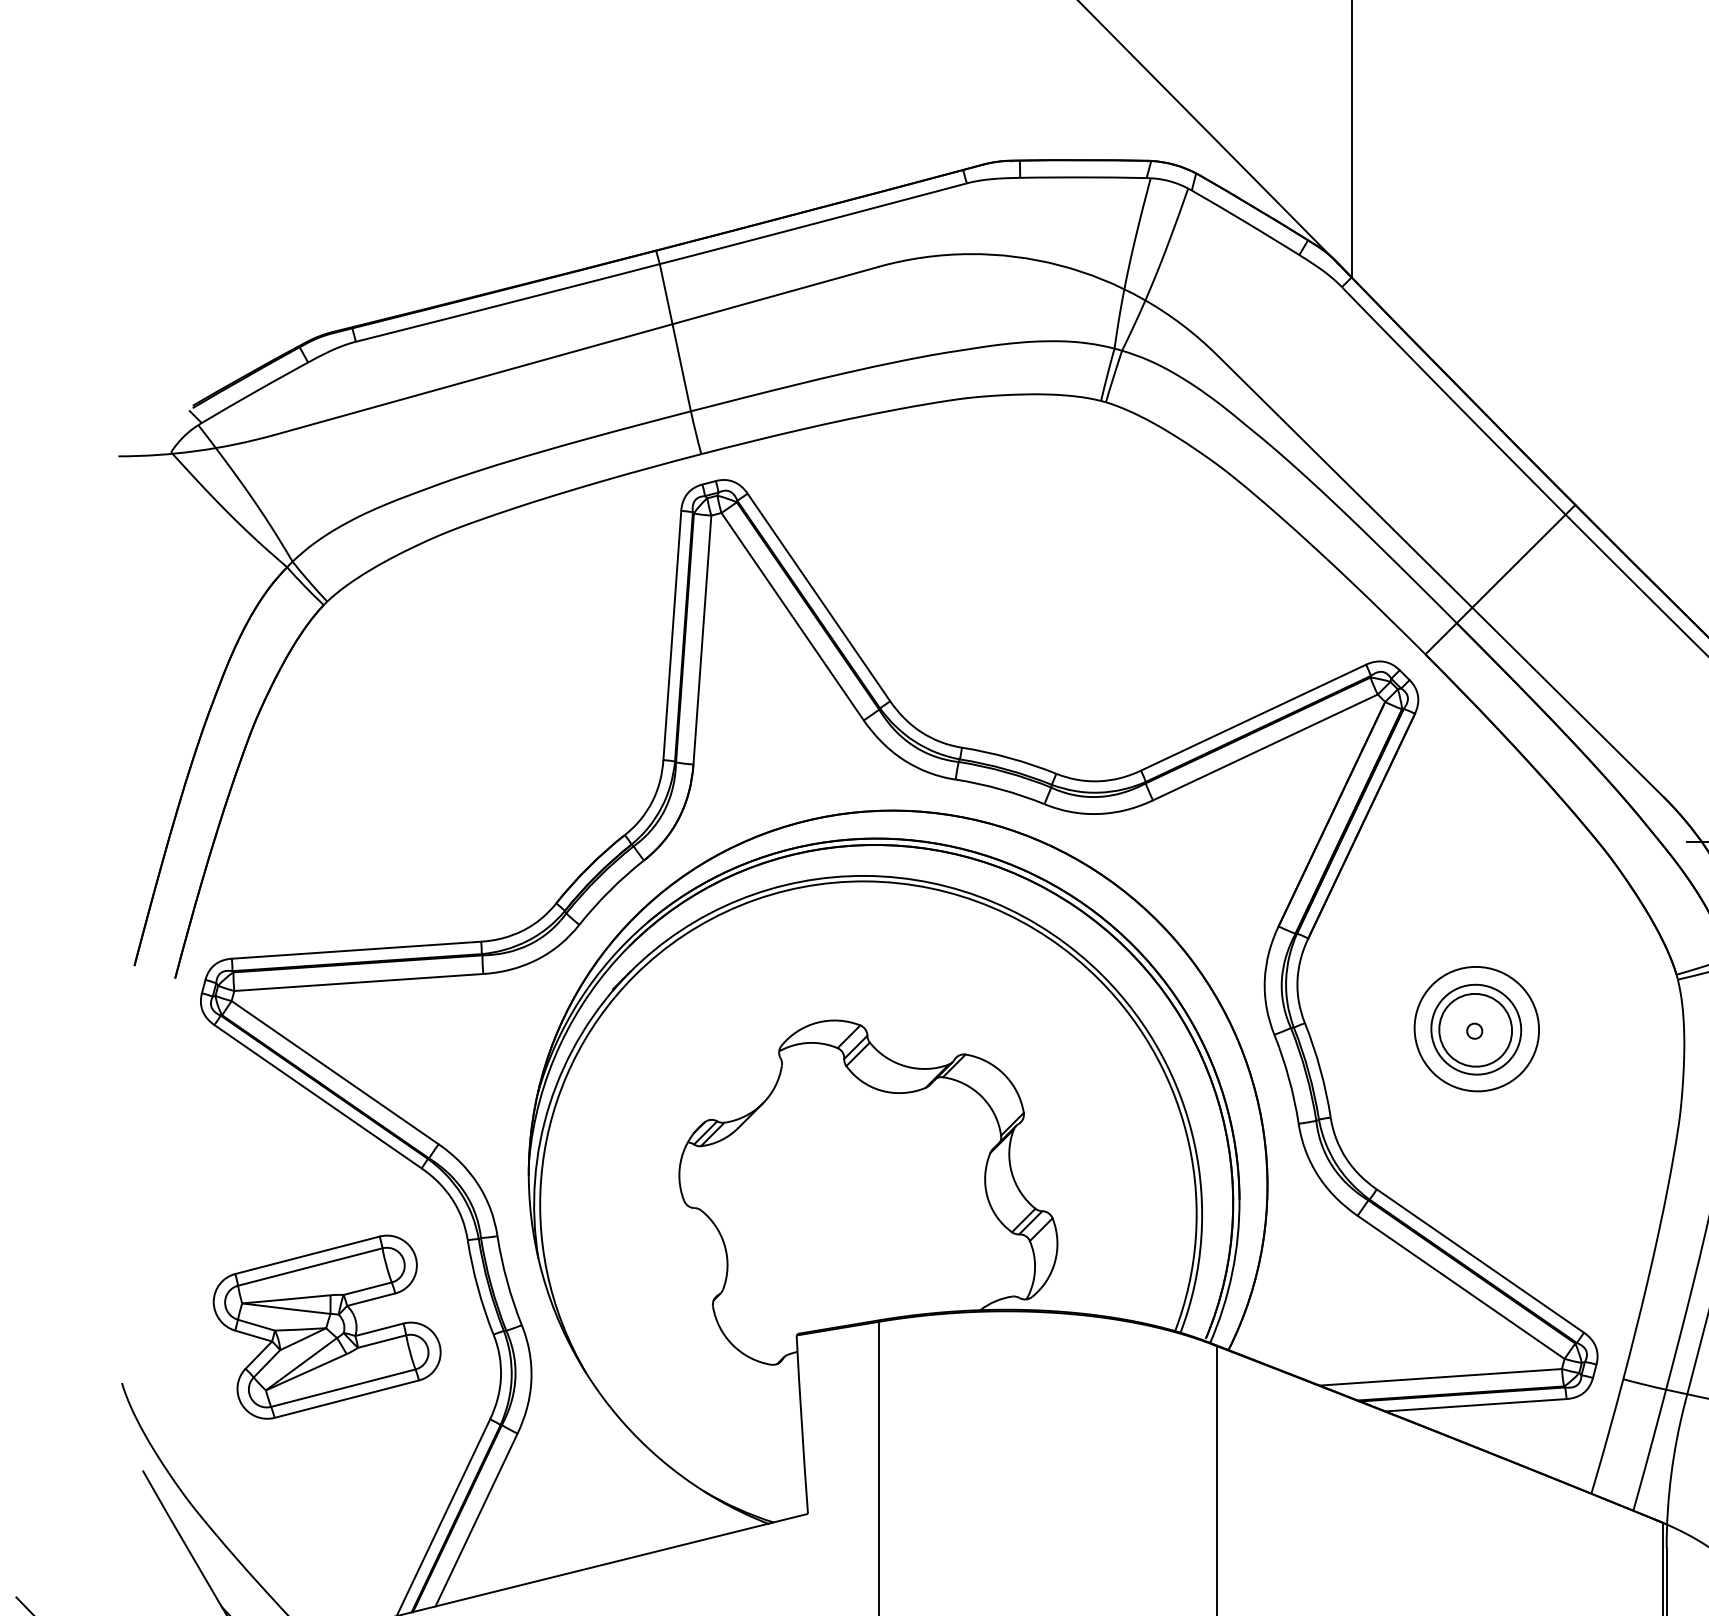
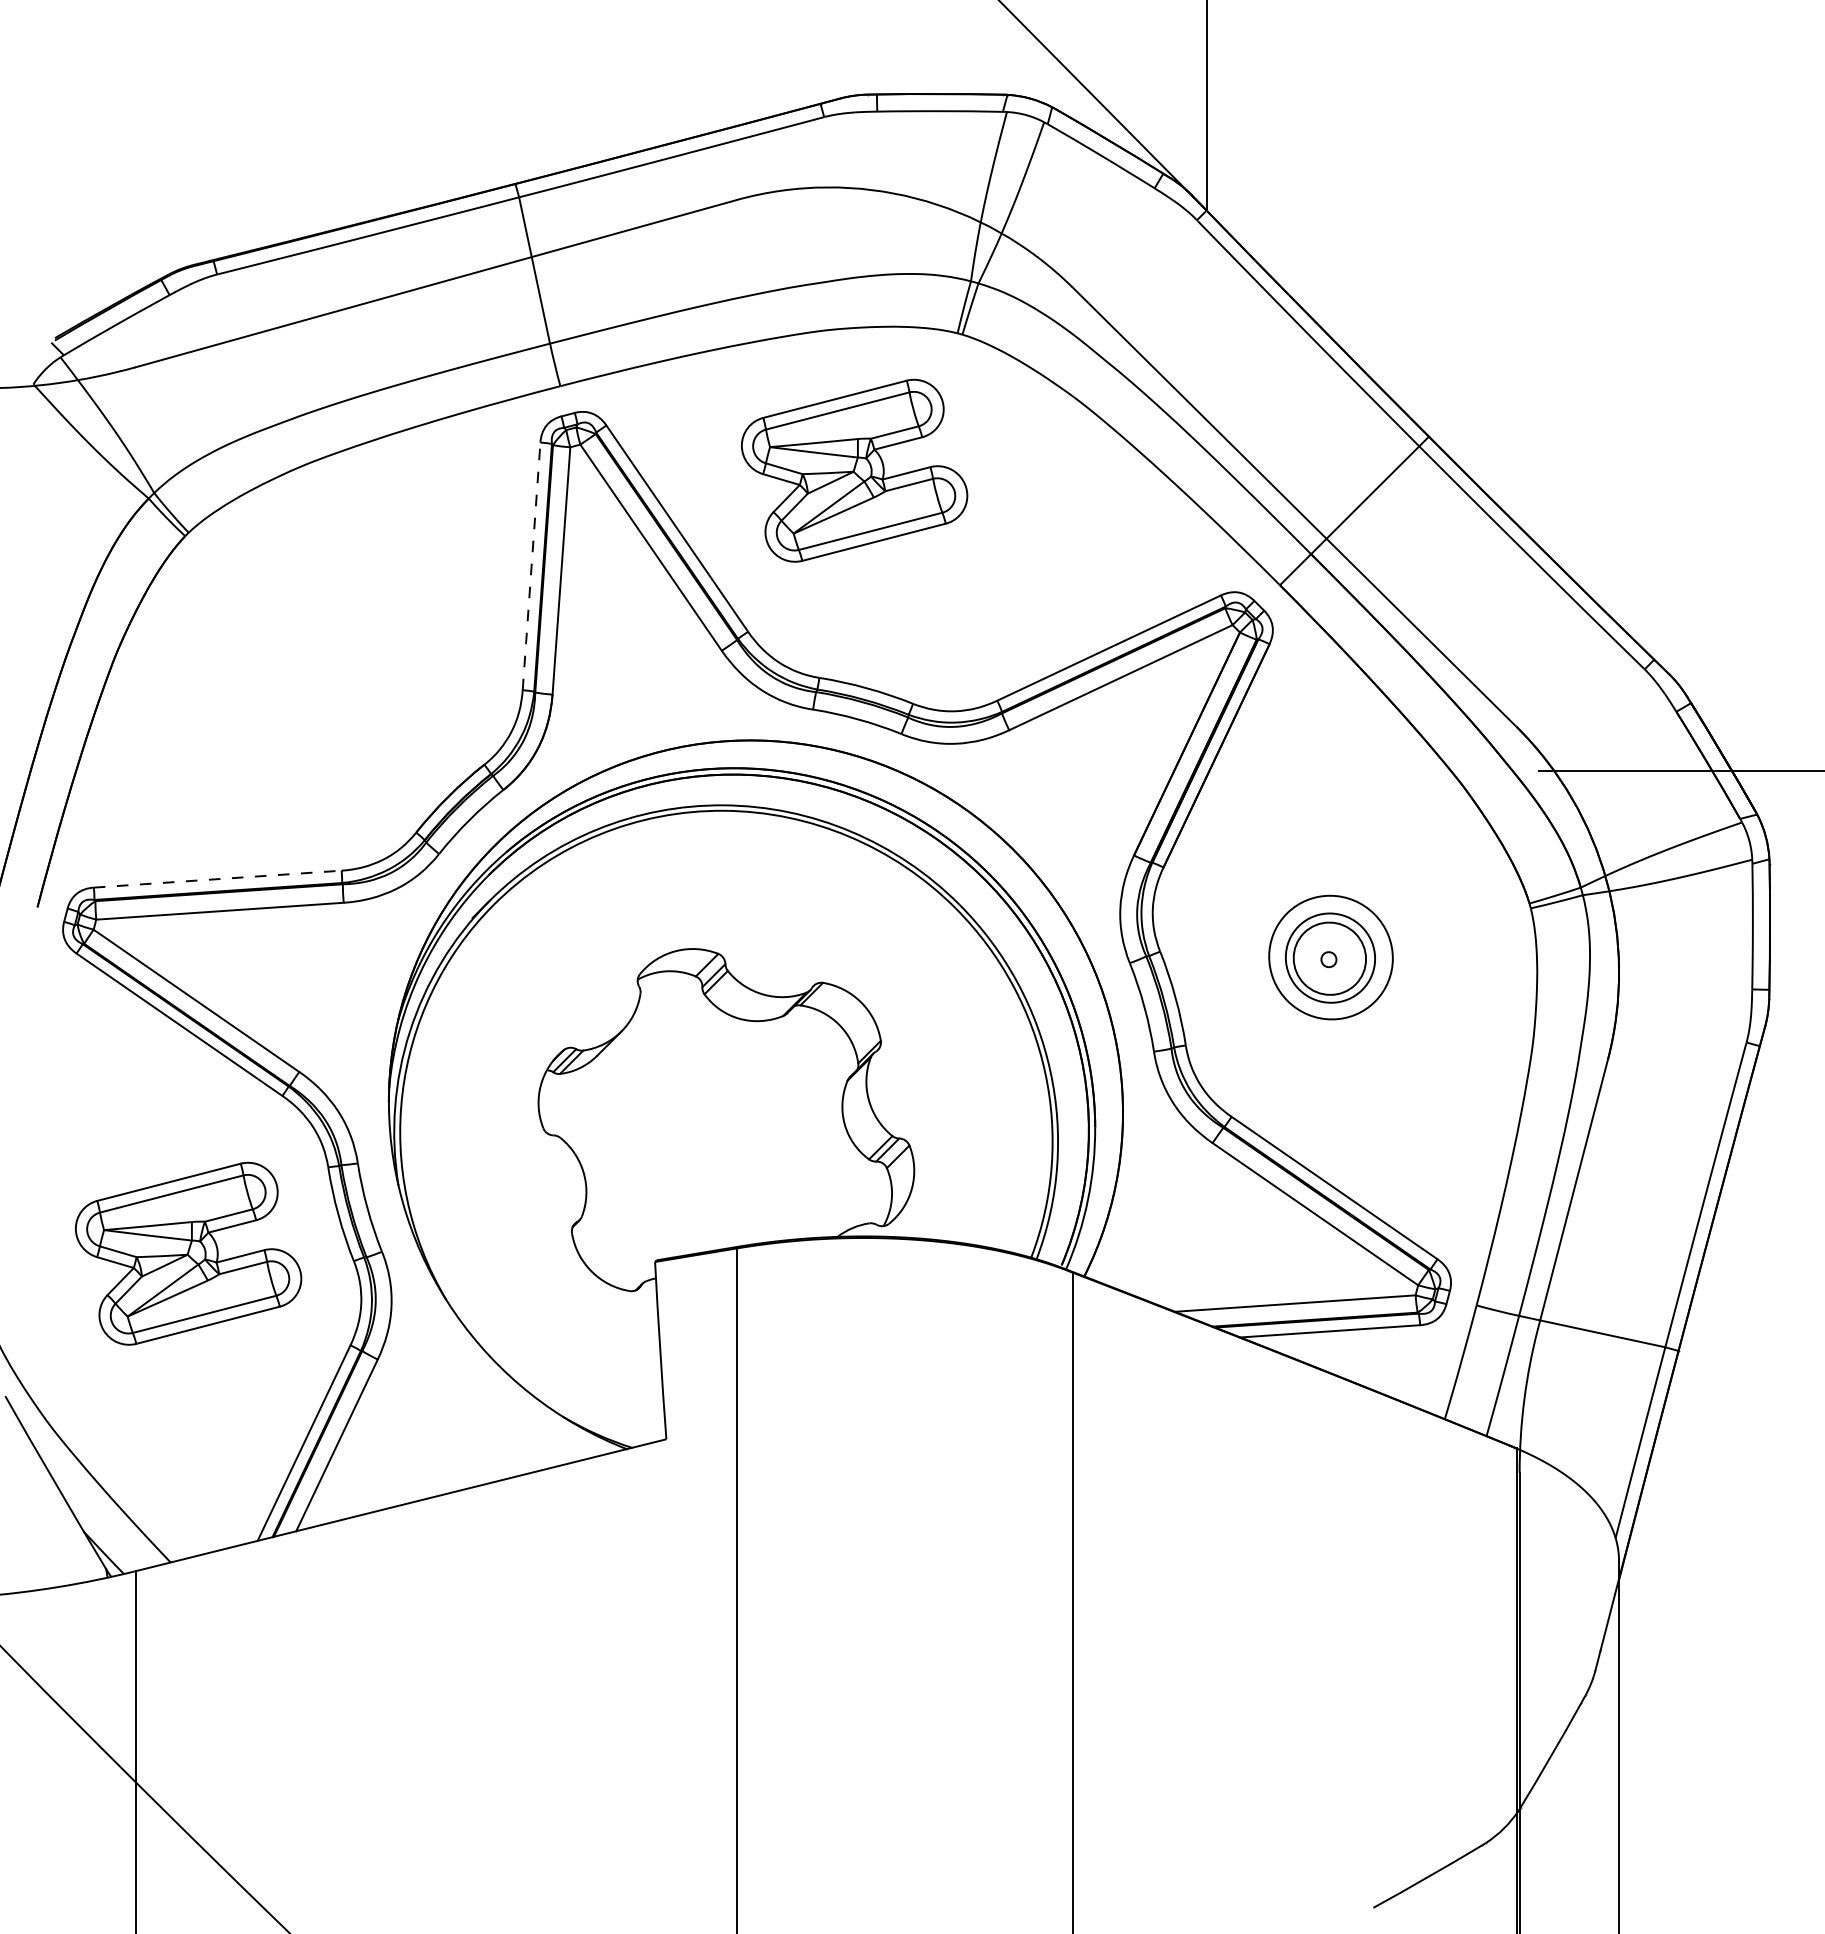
part: (997, 538) -> (854, 470), added
line: (672, 634) -> (531, 565), solid -> dashed
line: (357, 950) -> (218, 879), solid -> dashed

